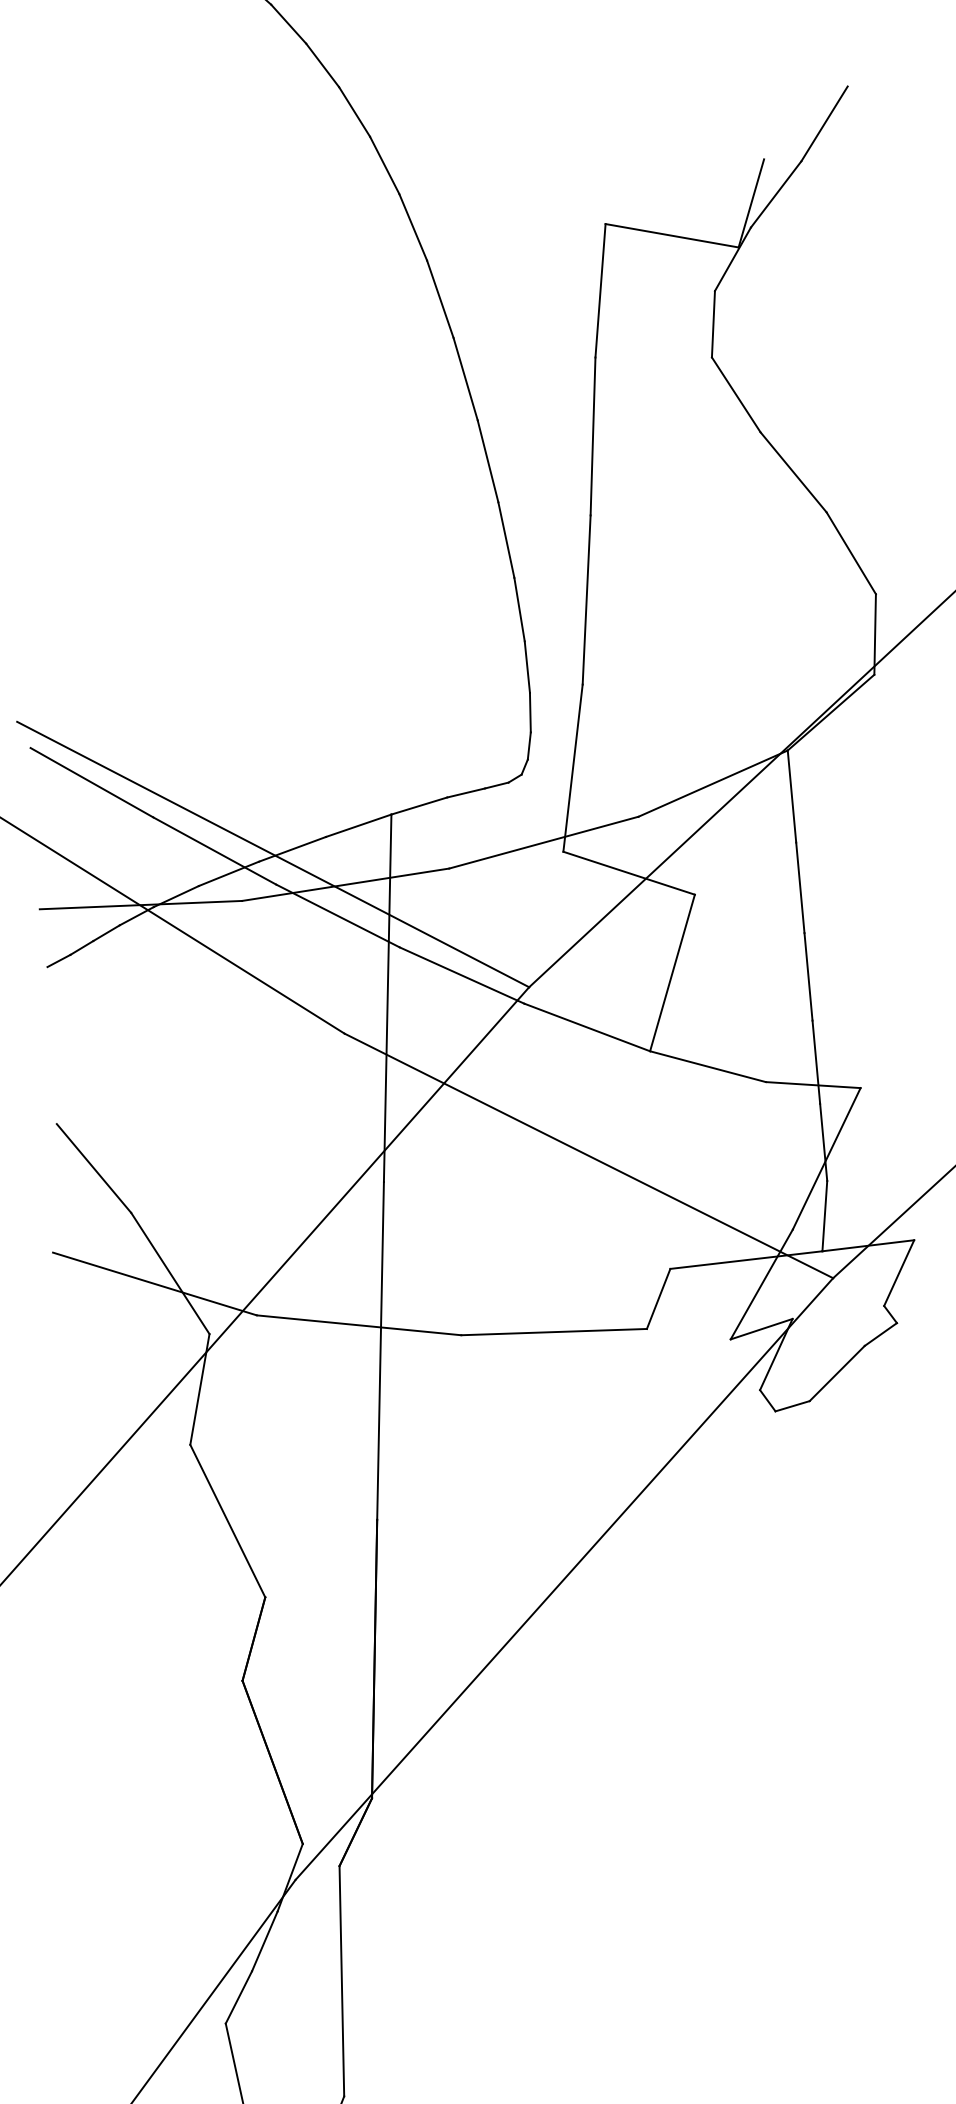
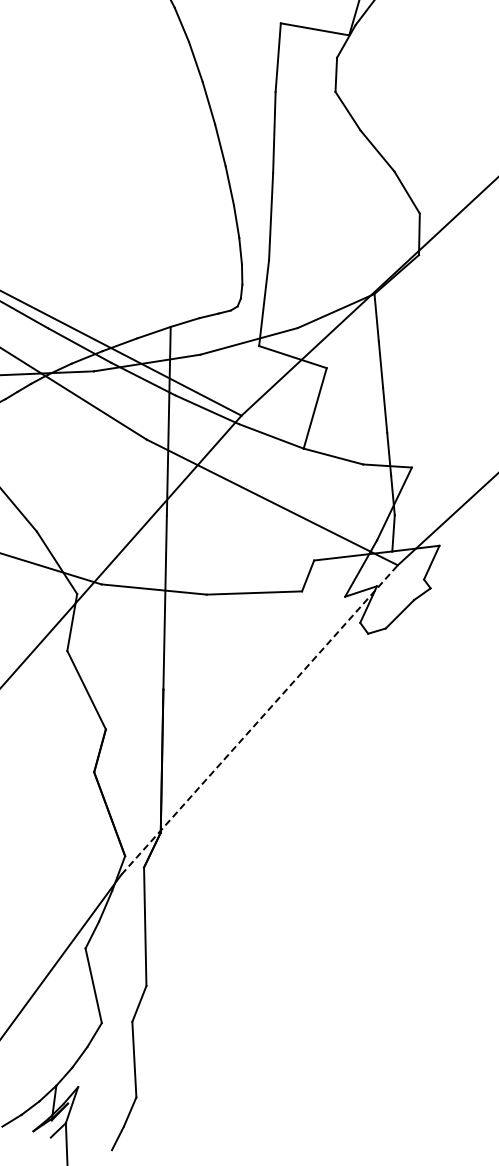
line: (564, 1578) -> (259, 719), solid -> dashed

